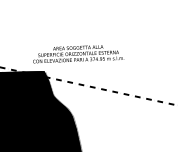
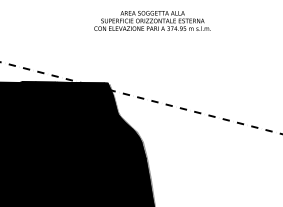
text: (78, 53) -> (152, 20), moved

